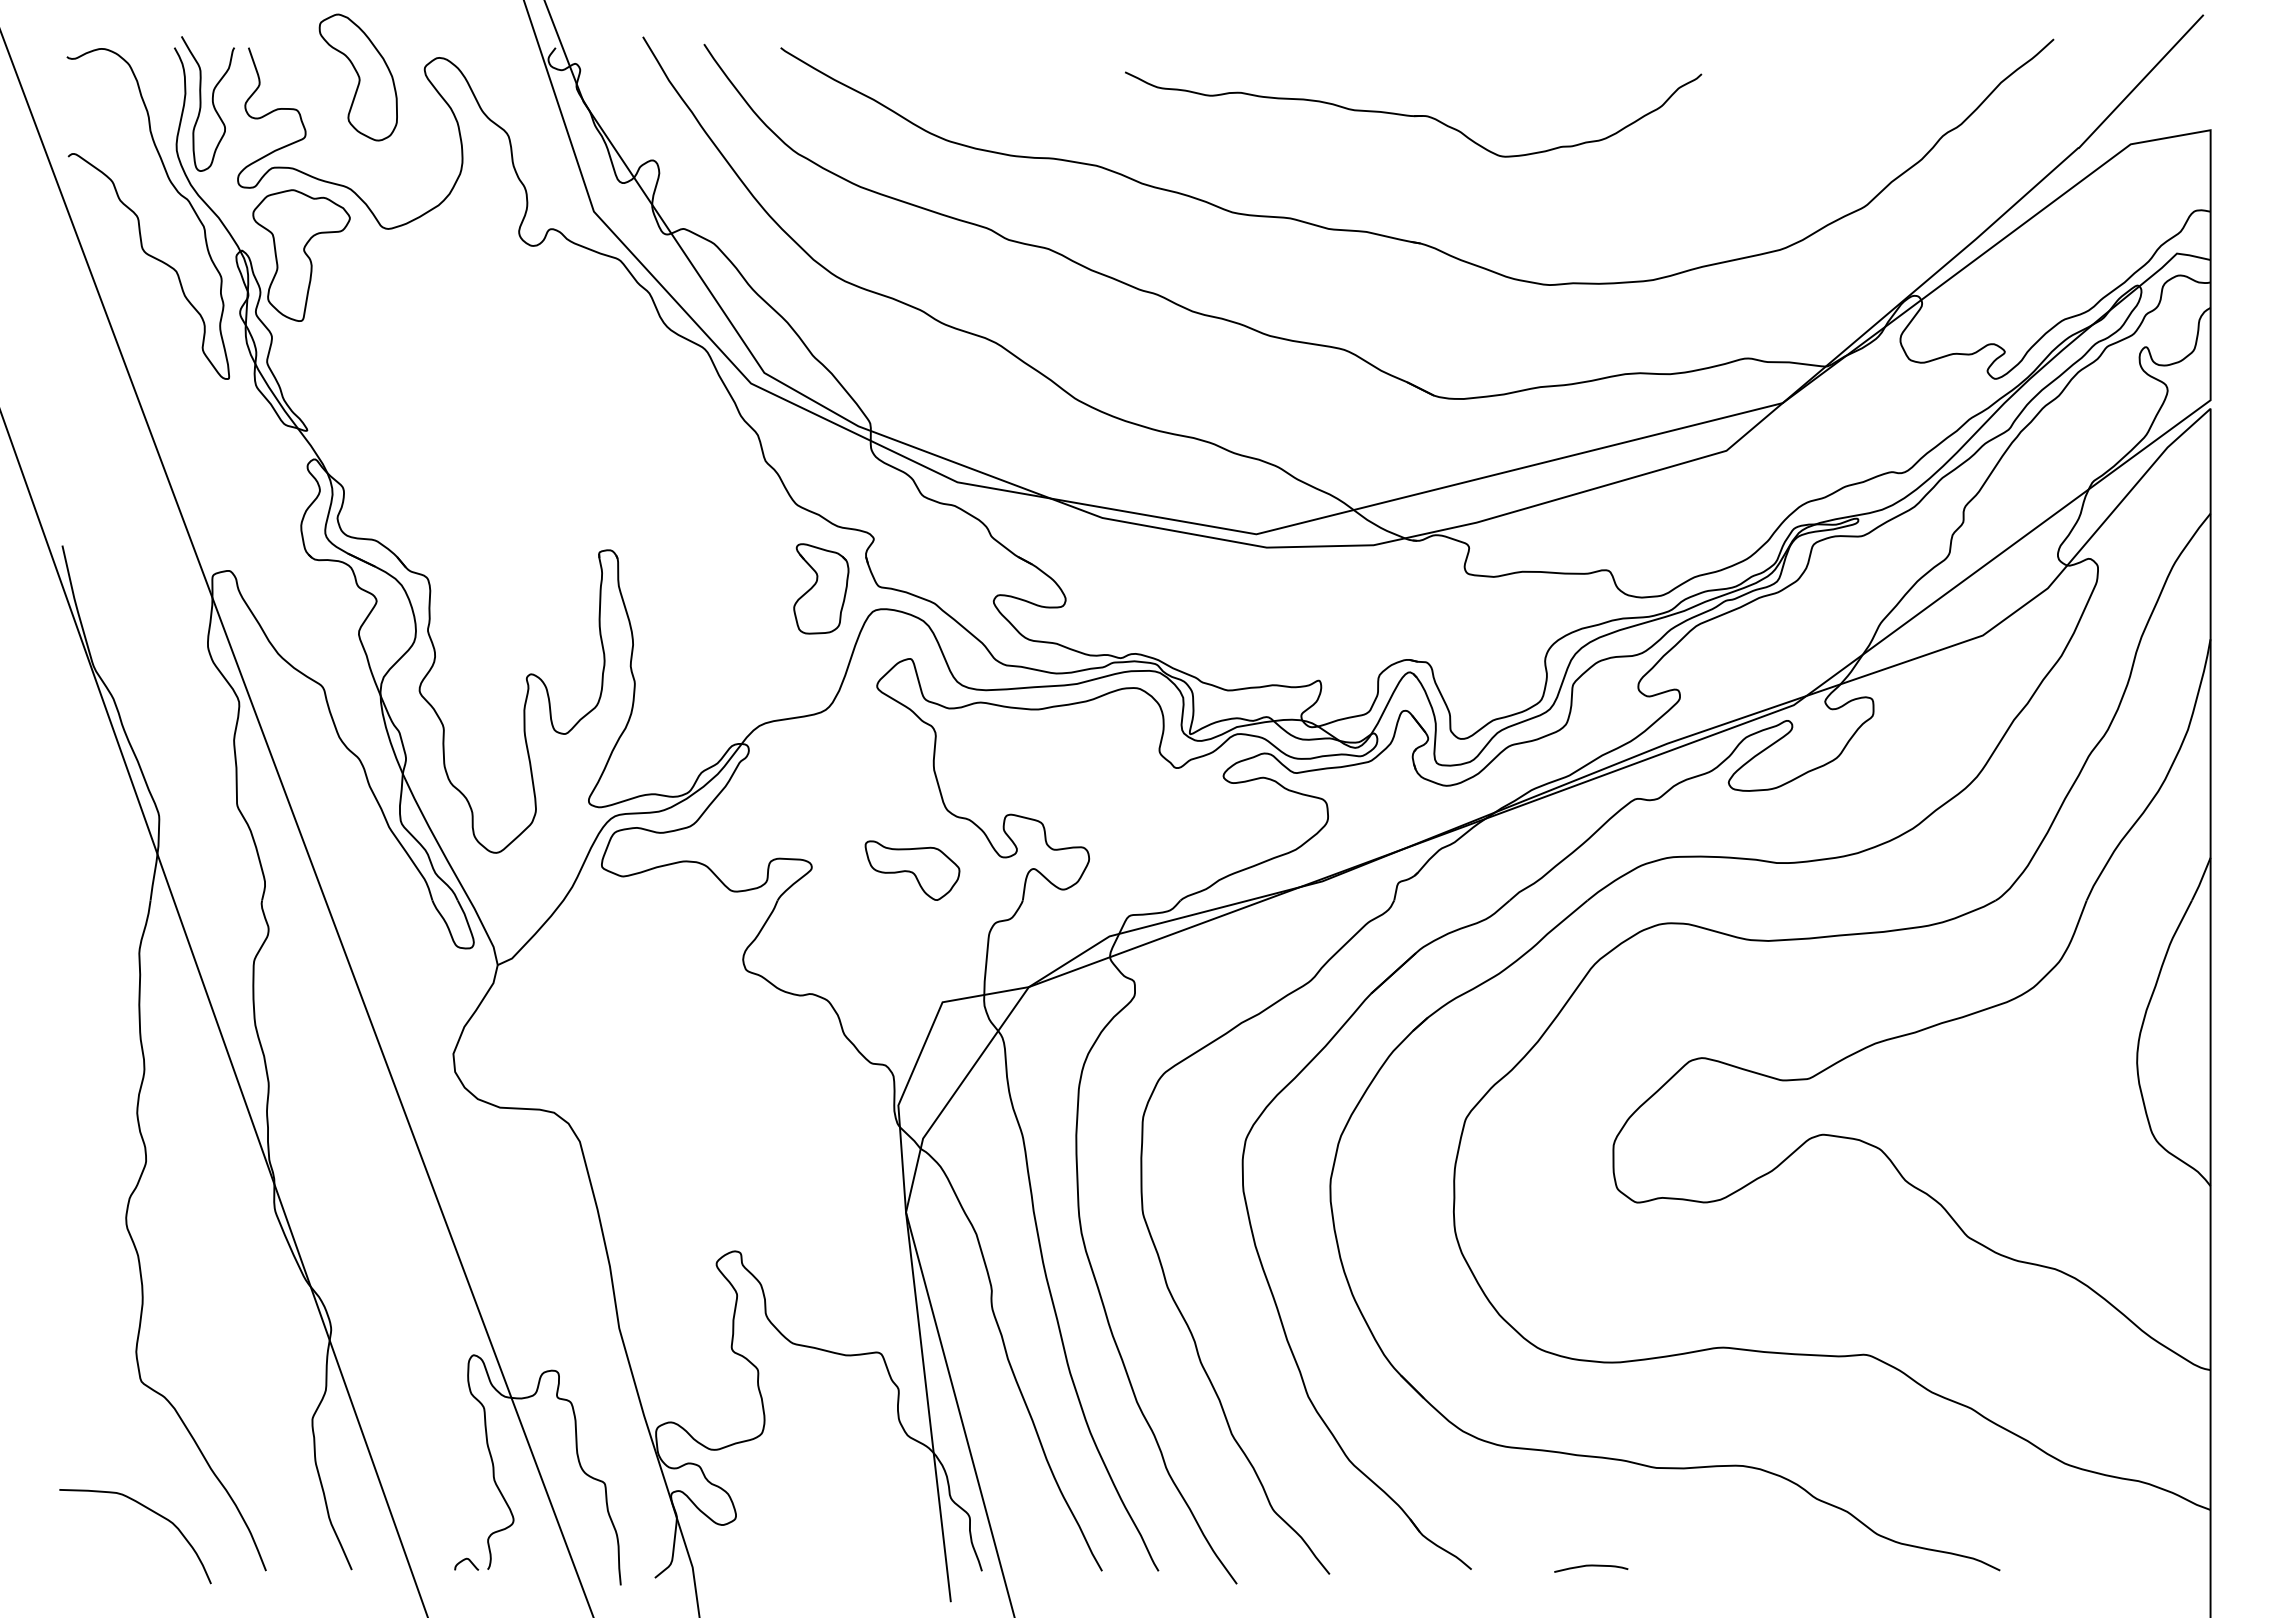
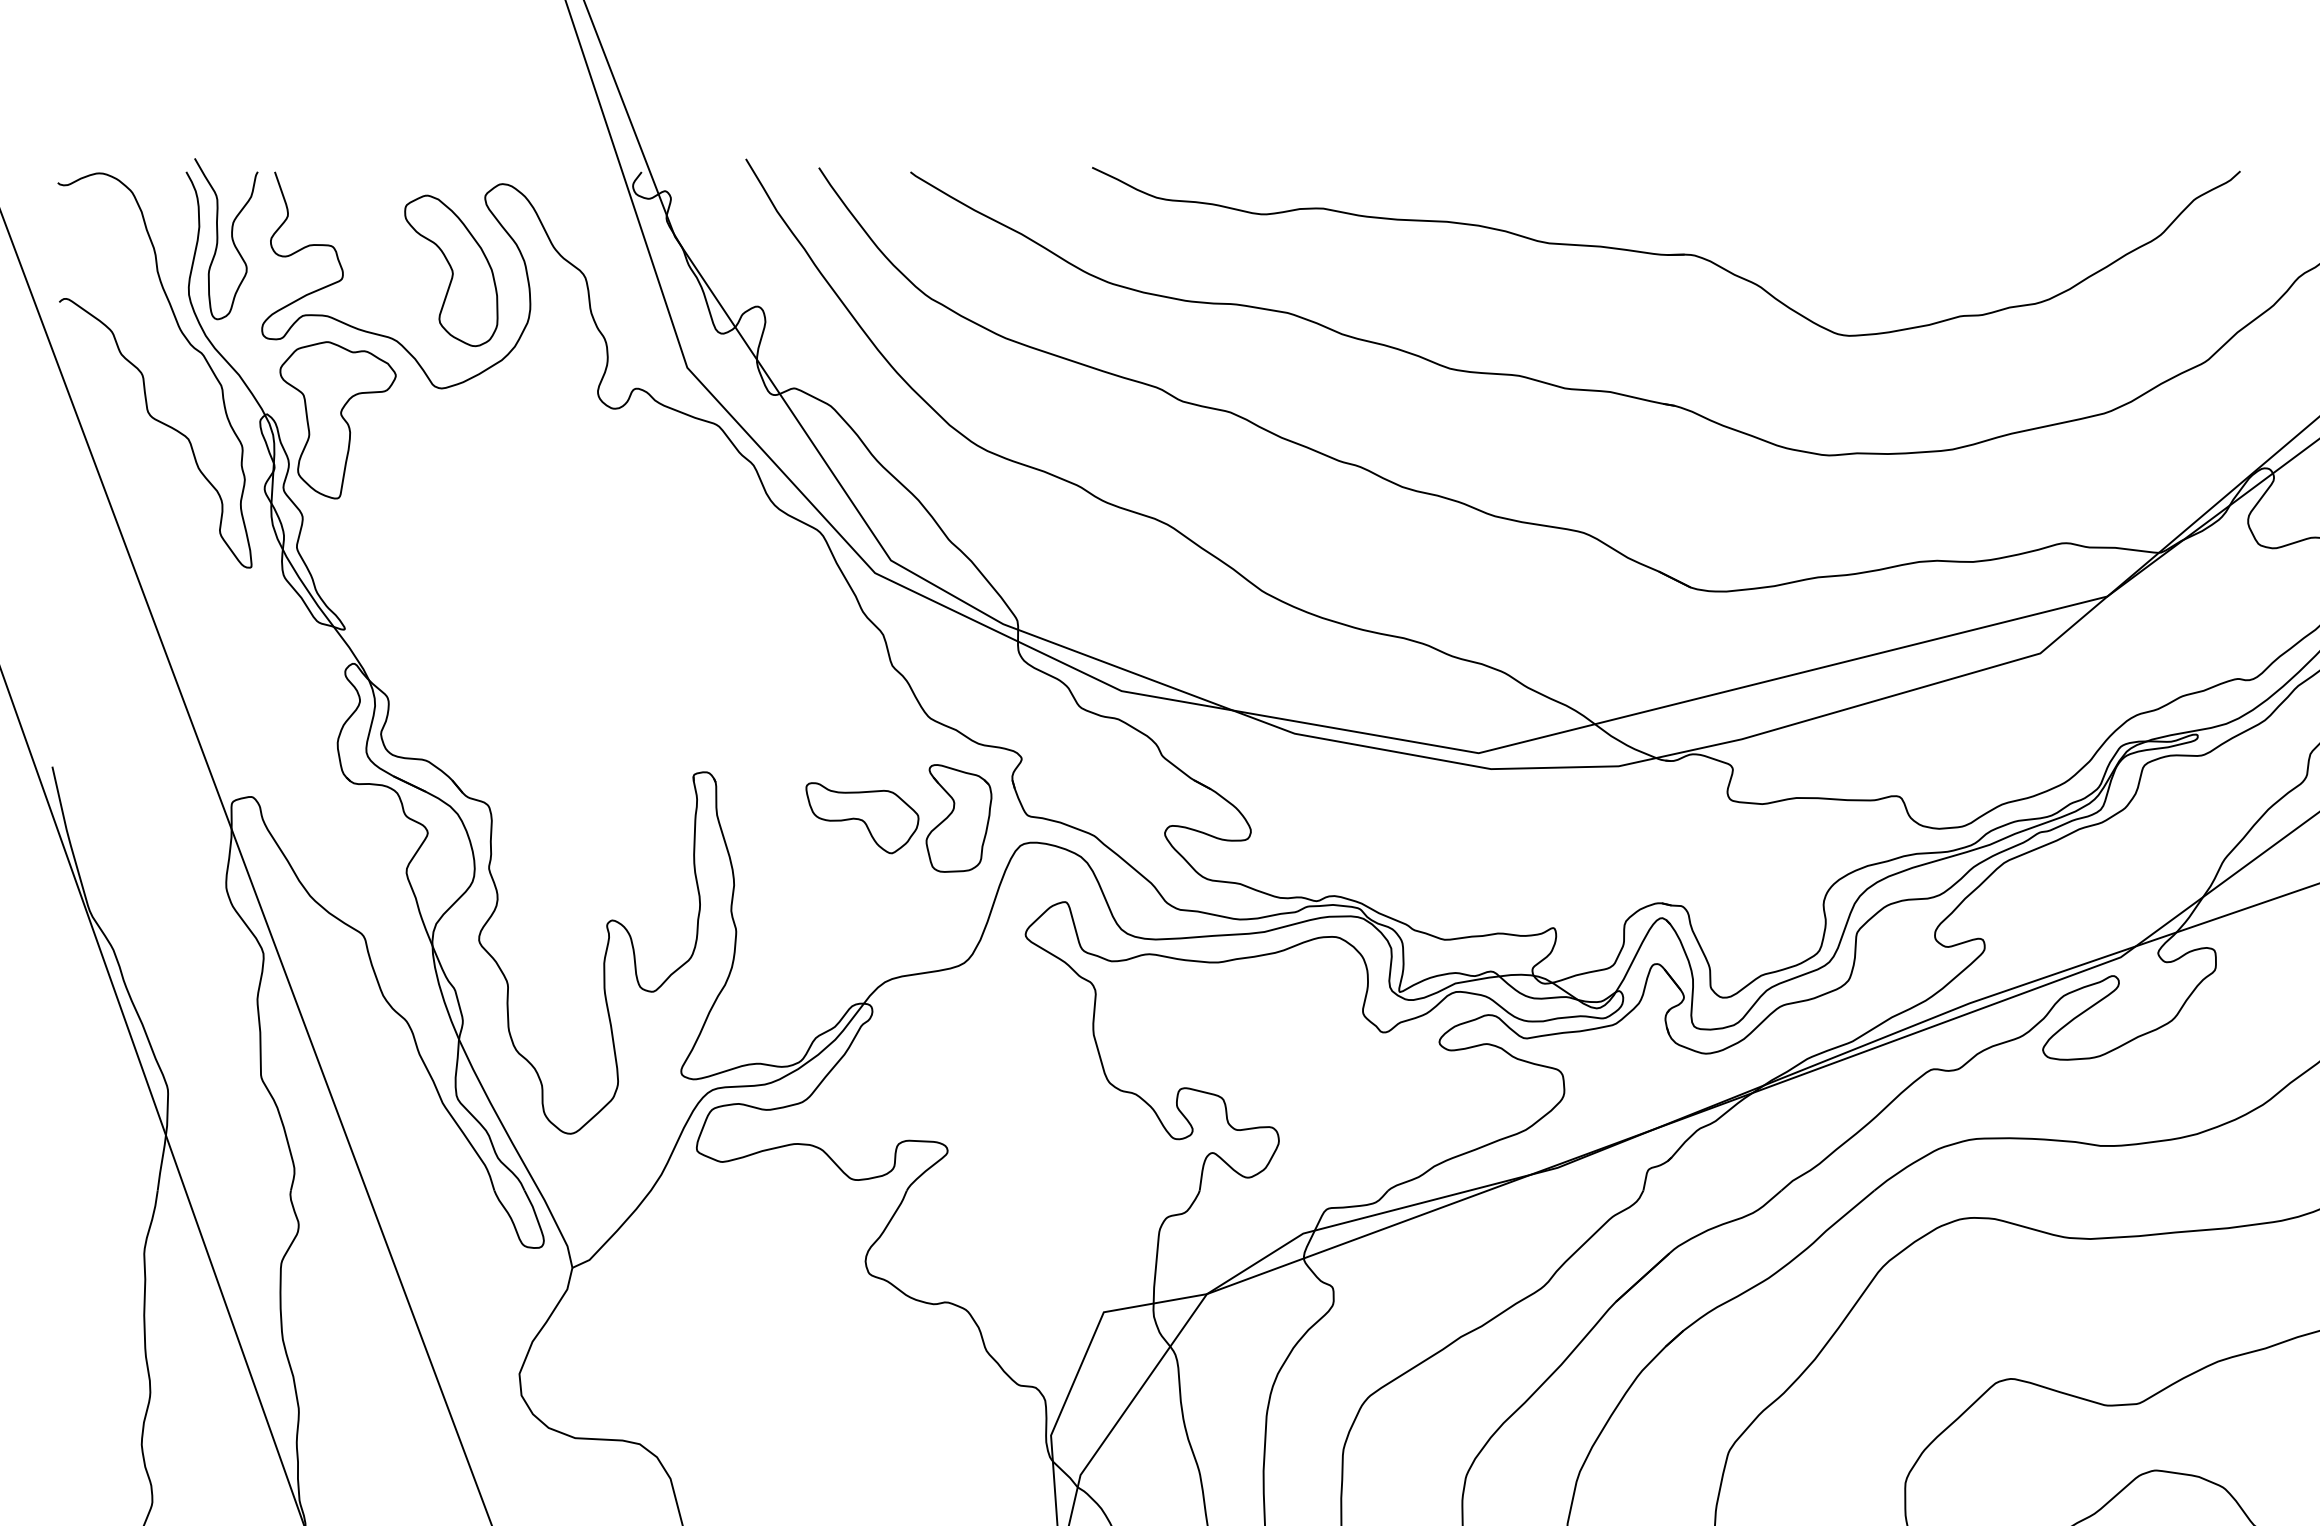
part: (357, 77) -> (450, 270), moved
part: (1413, 114) -> (1666, 251), size x1.67
part: (912, 870) -> (862, 817), moved

